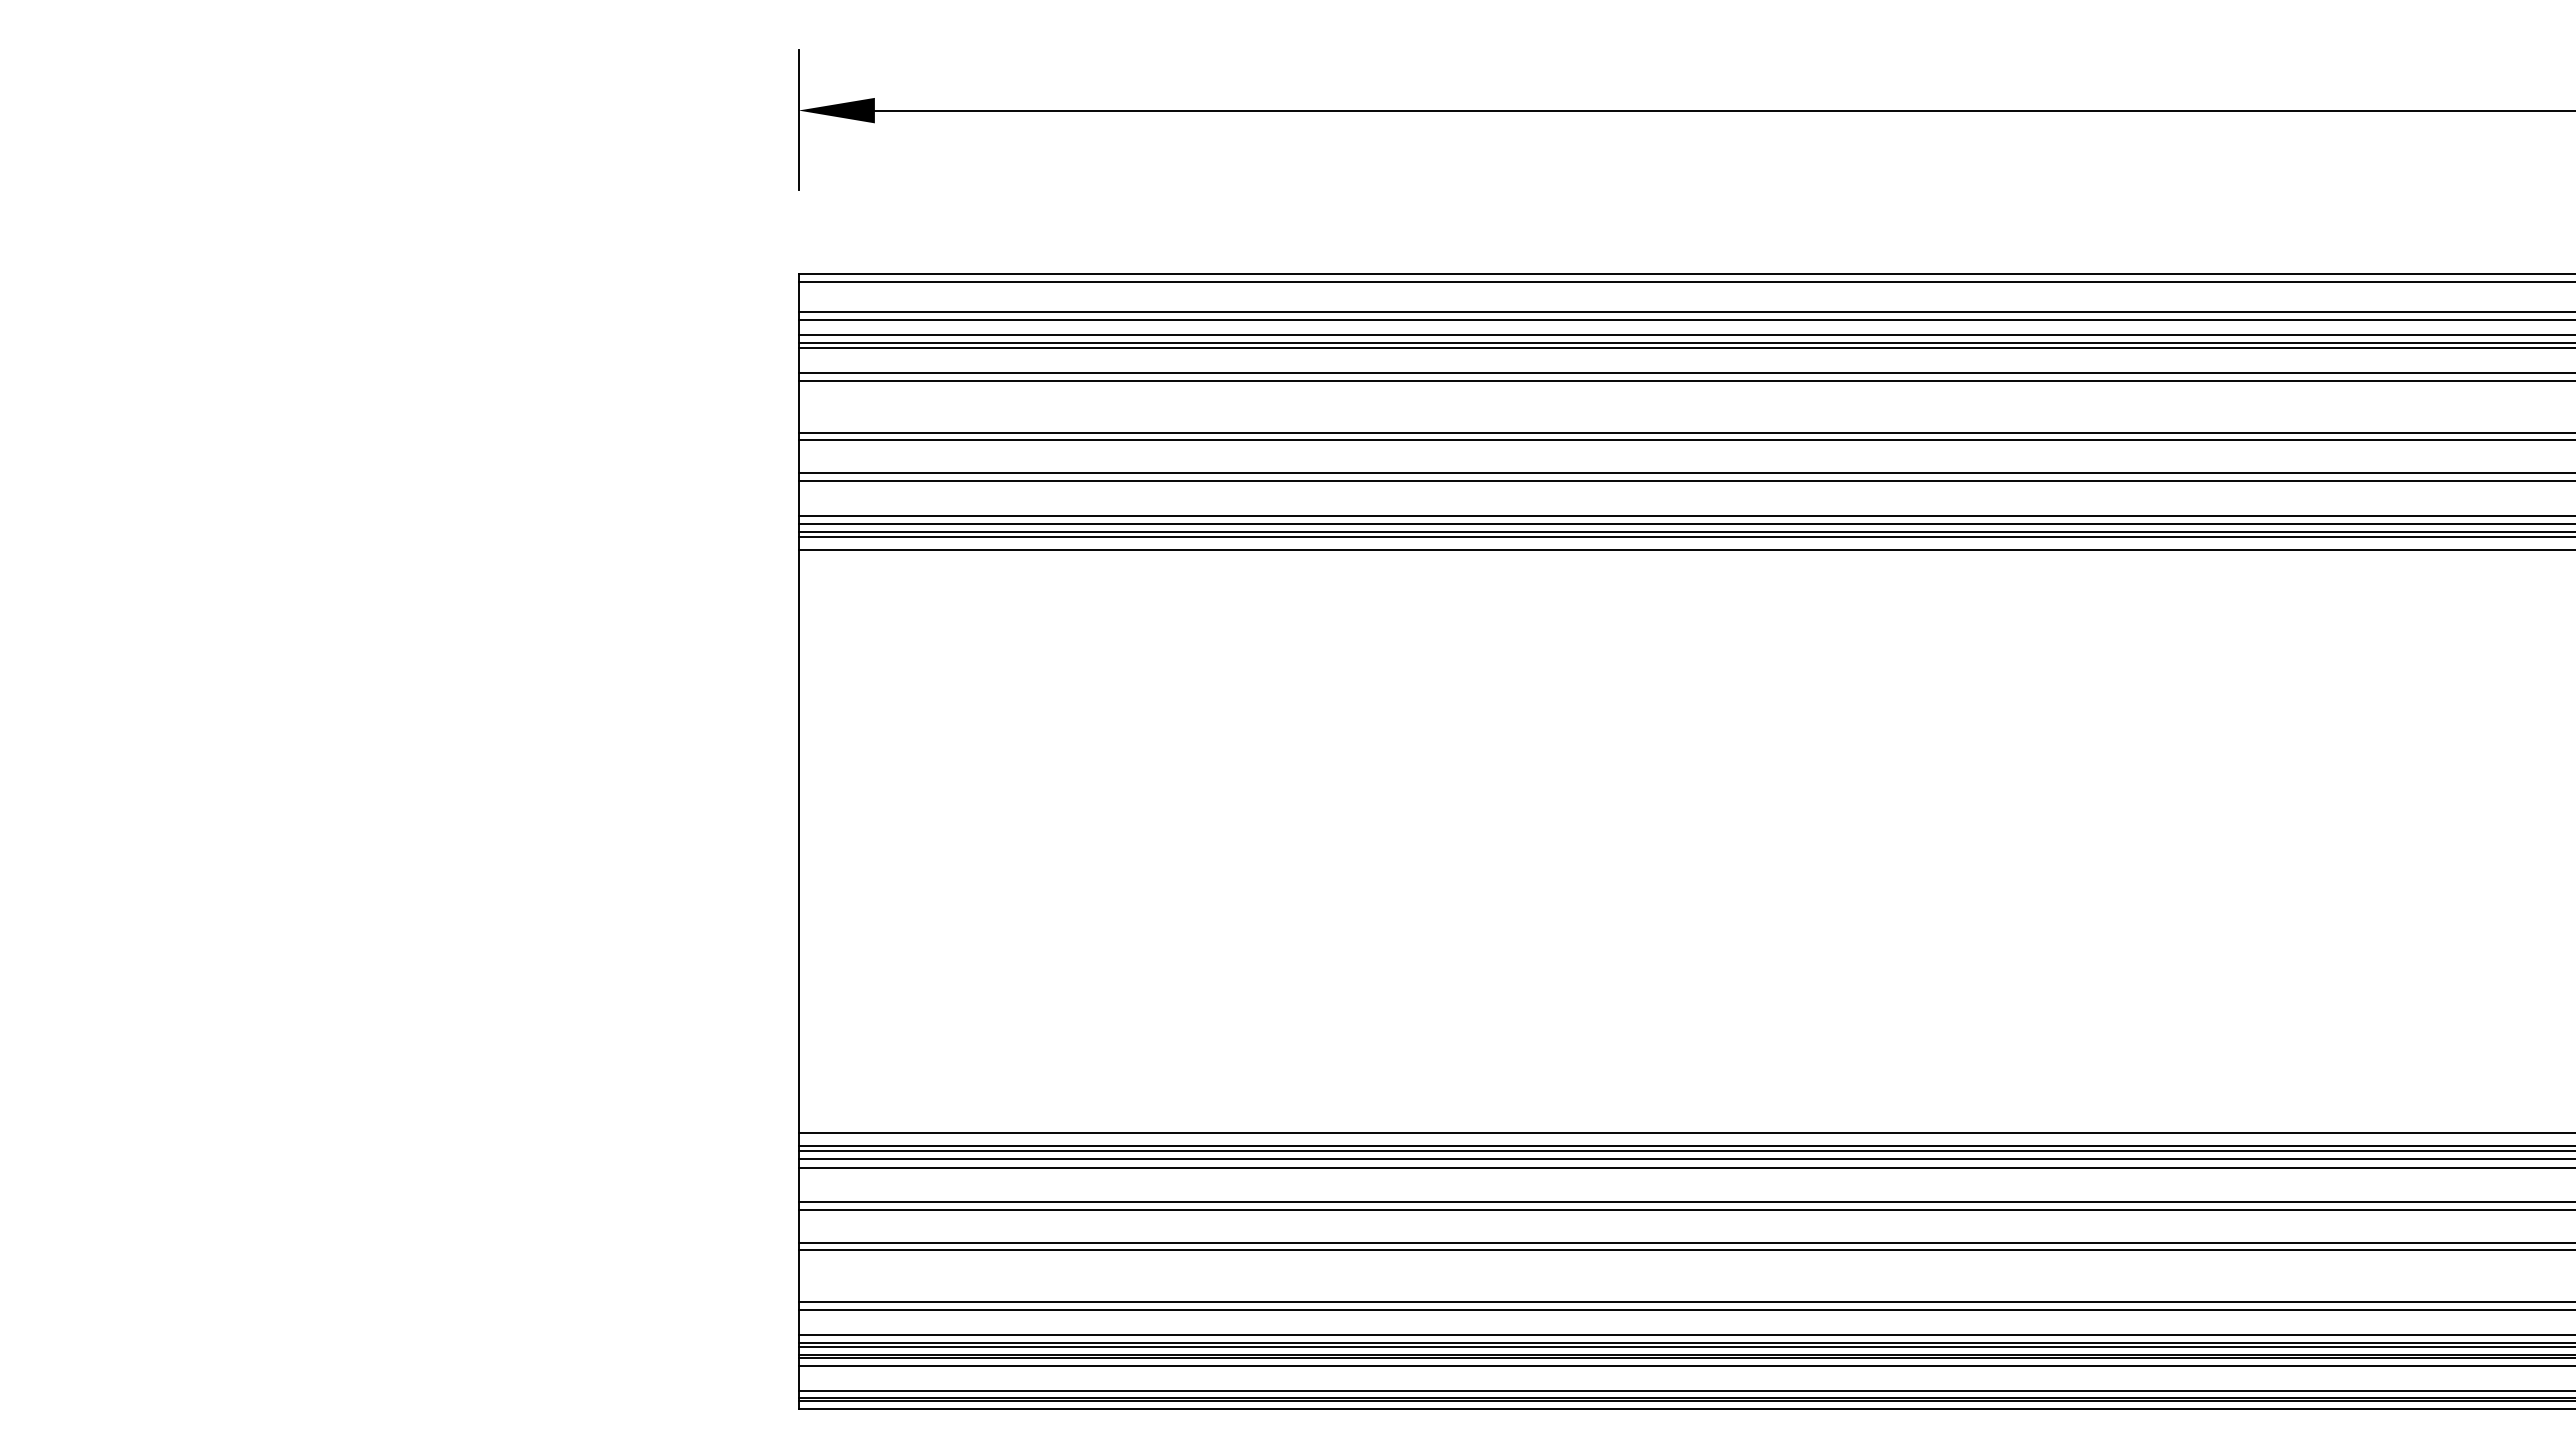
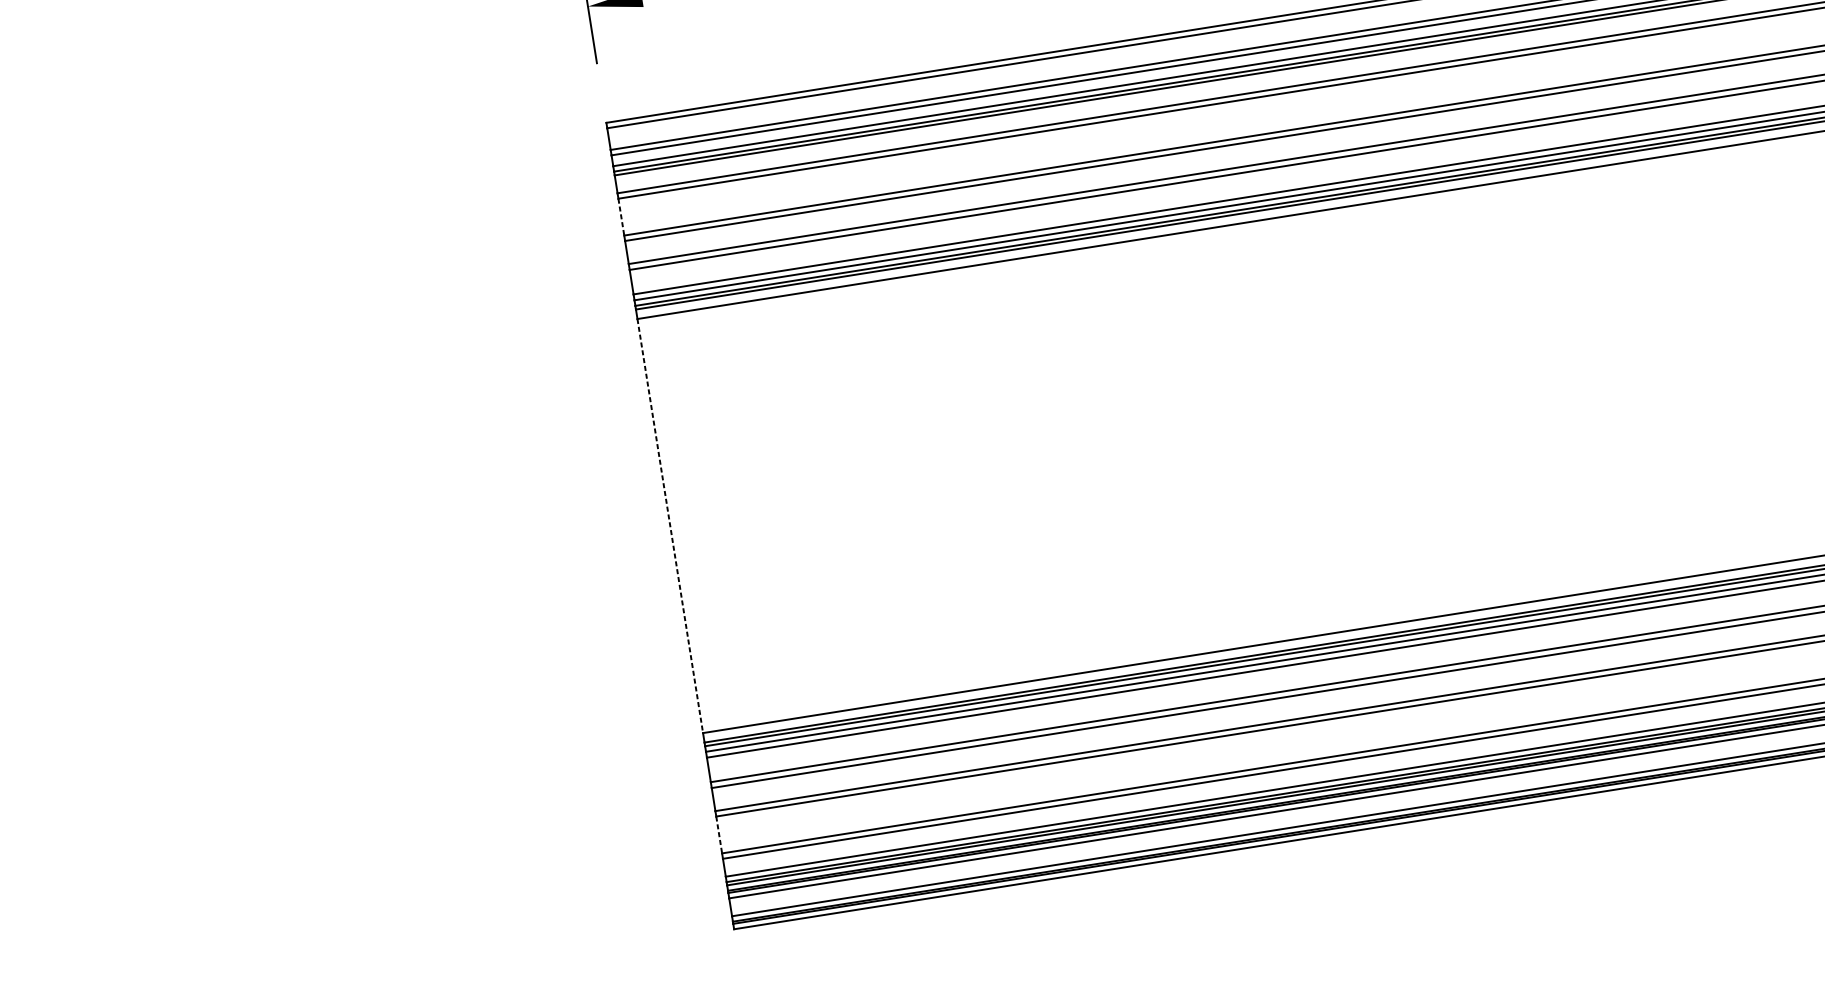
line: (798, 406) -> (621, 216), solid -> dashed
line: (798, 842) -> (670, 526), solid -> dashed
line: (798, 1276) -> (719, 835), solid -> dashed

